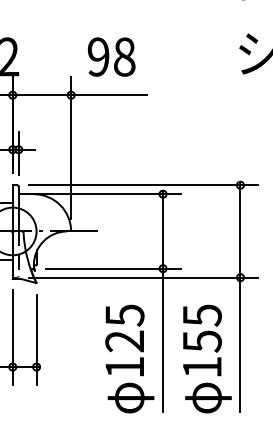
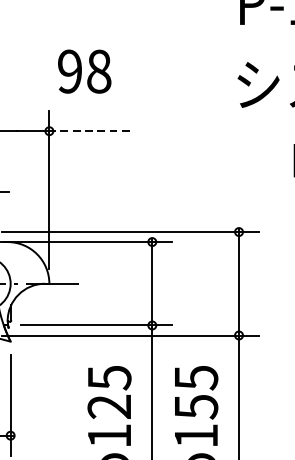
text: (111, 56) -> (84, 71), moved
line: (108, 95) -> (91, 131), solid -> dashed

